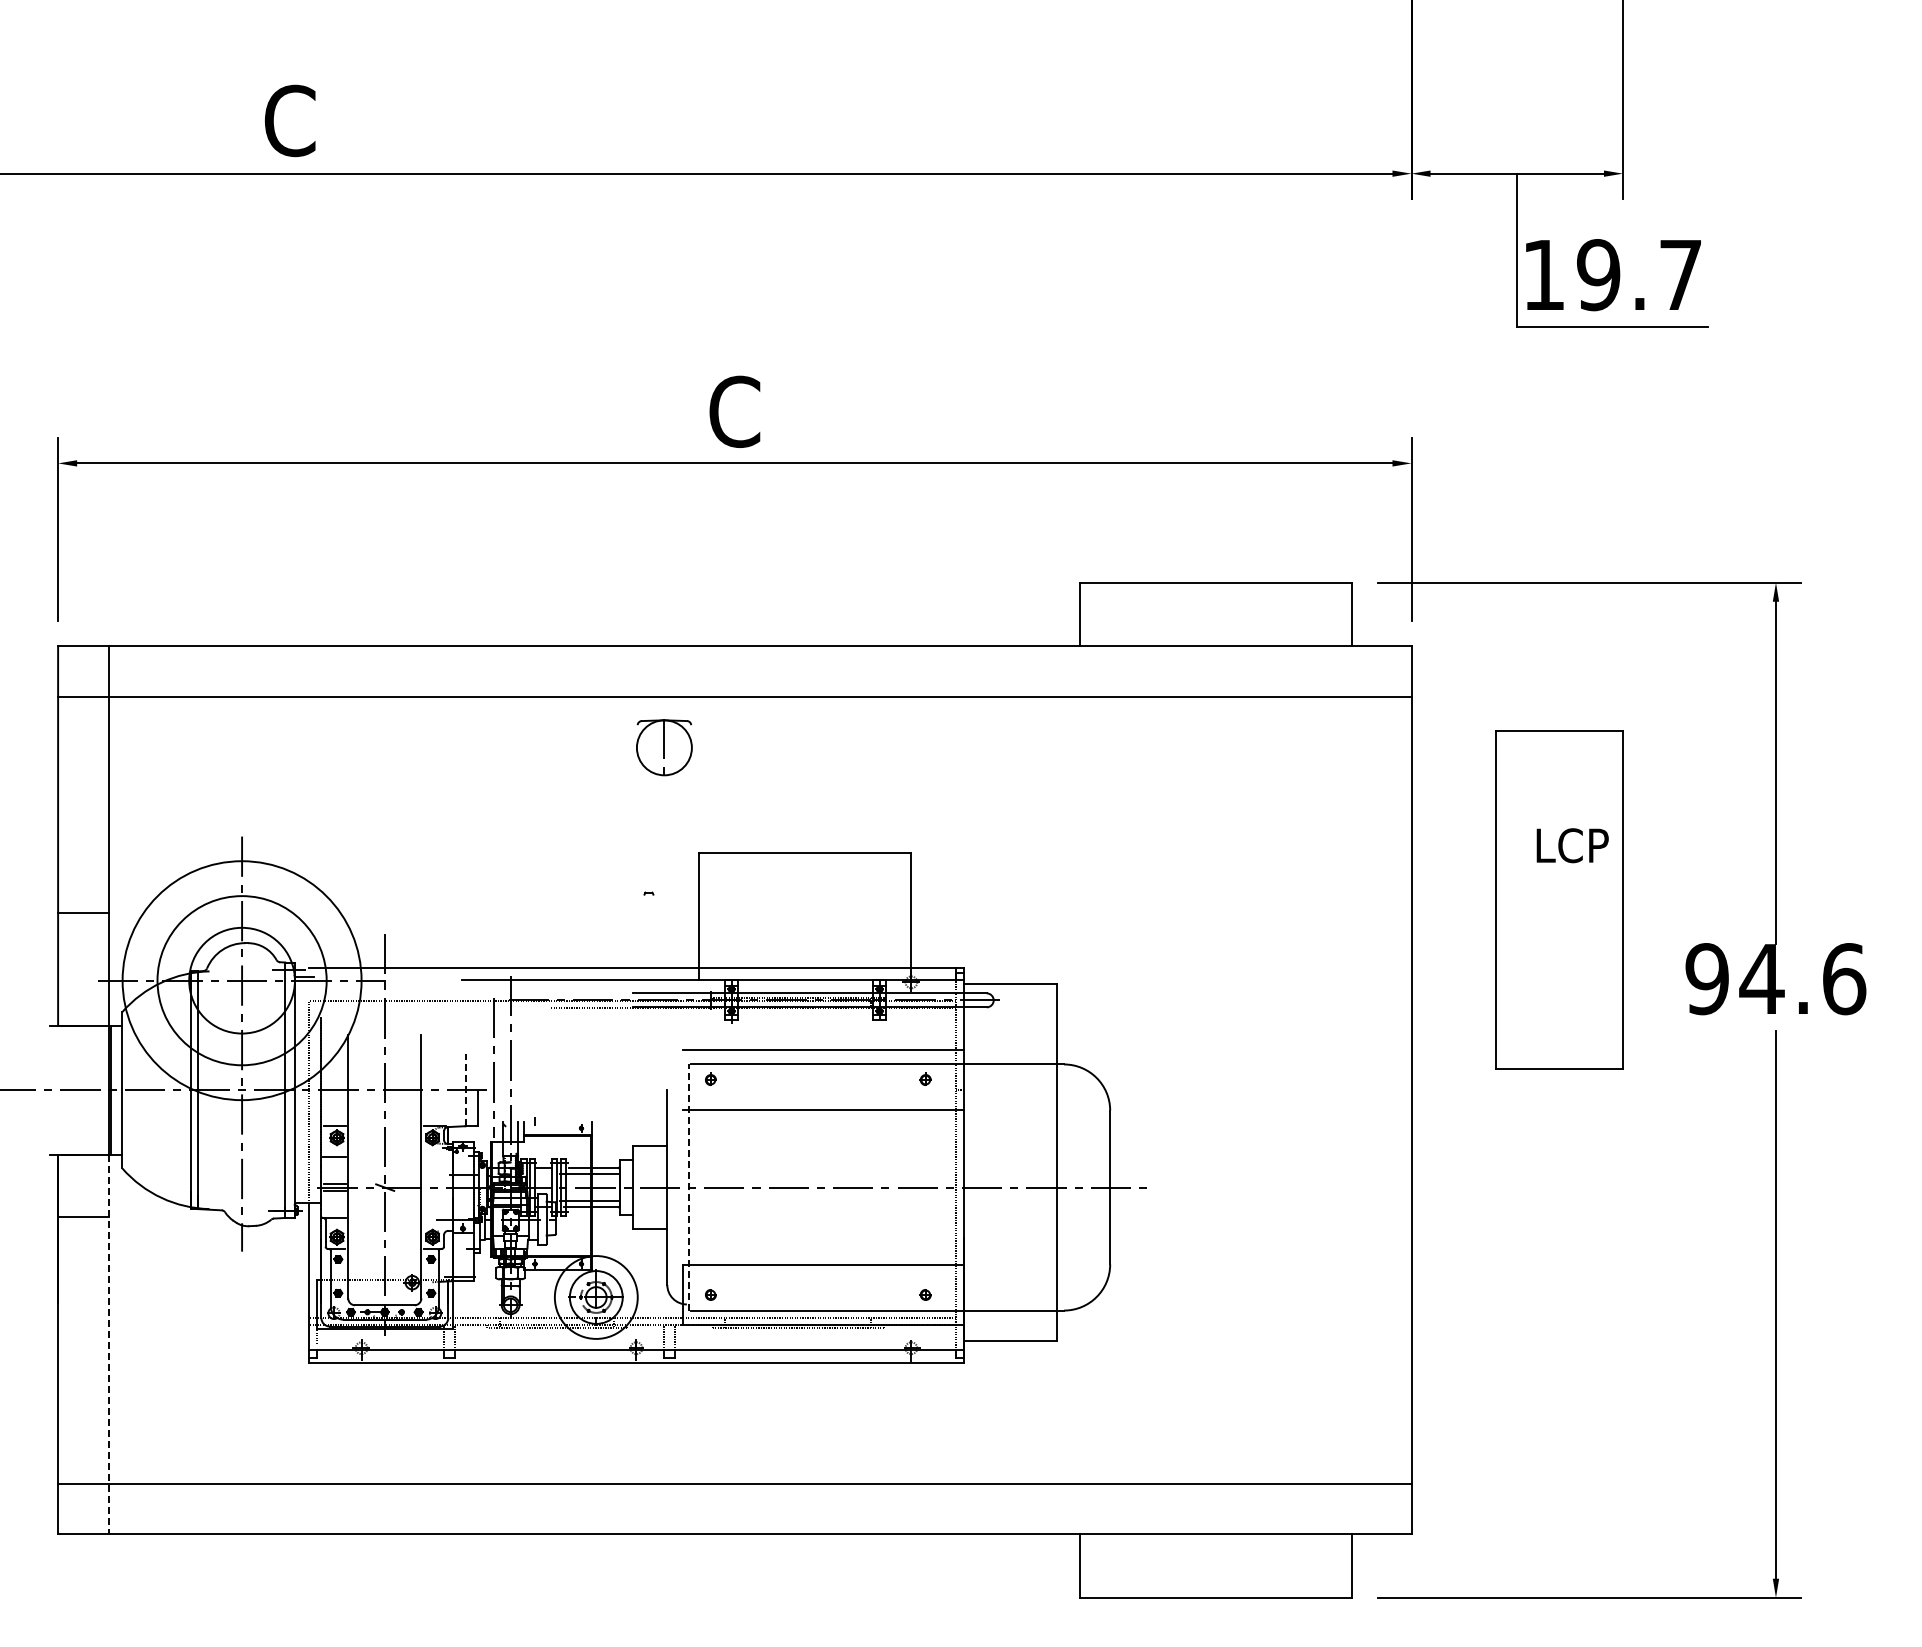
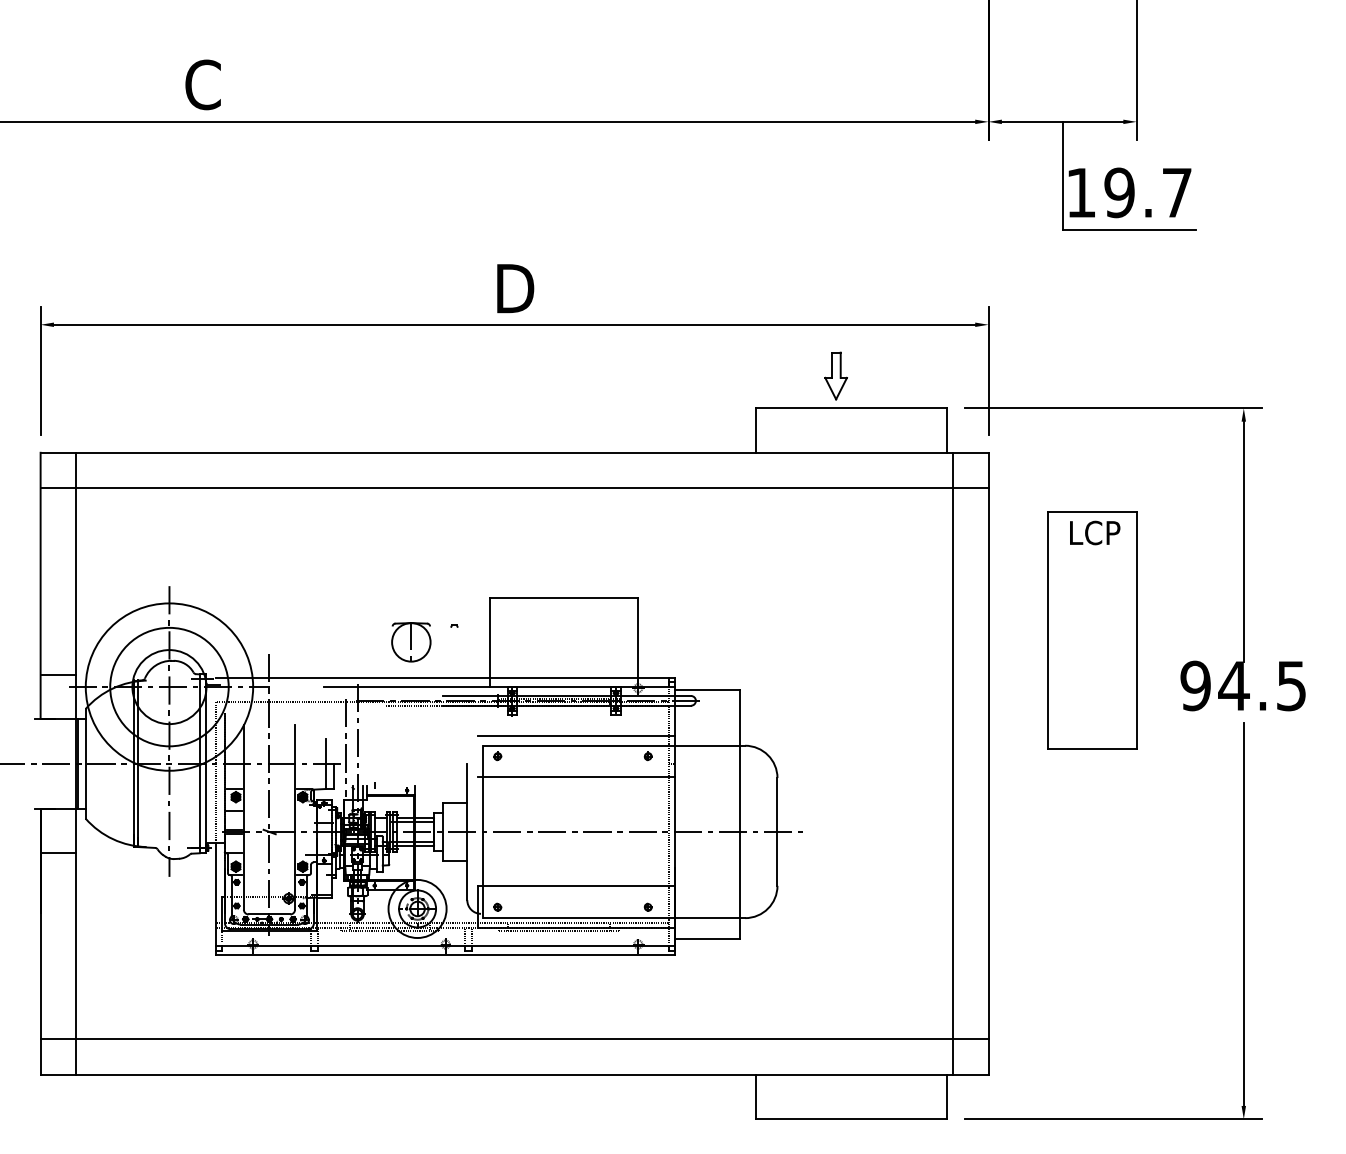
text: (735, 411) -> (515, 288), C -> D
part: (1193, 536) -> (835, 375), added
part: (664, 747) -> (411, 642), moved
text: (1572, 845) -> (1094, 532), moved
line: (83, 913) -> (58, 675), moved
text: (1844, 979) -> (1291, 686), 94.6 -> 94.5
line: (465, 1090) -> (325, 764), dashed -> solid
line: (1360, 1090) -> (952, 764), added
line: (689, 1187) -> (482, 831), dashed -> solid
line: (108, 1344) -> (75, 941), dashed -> solid

